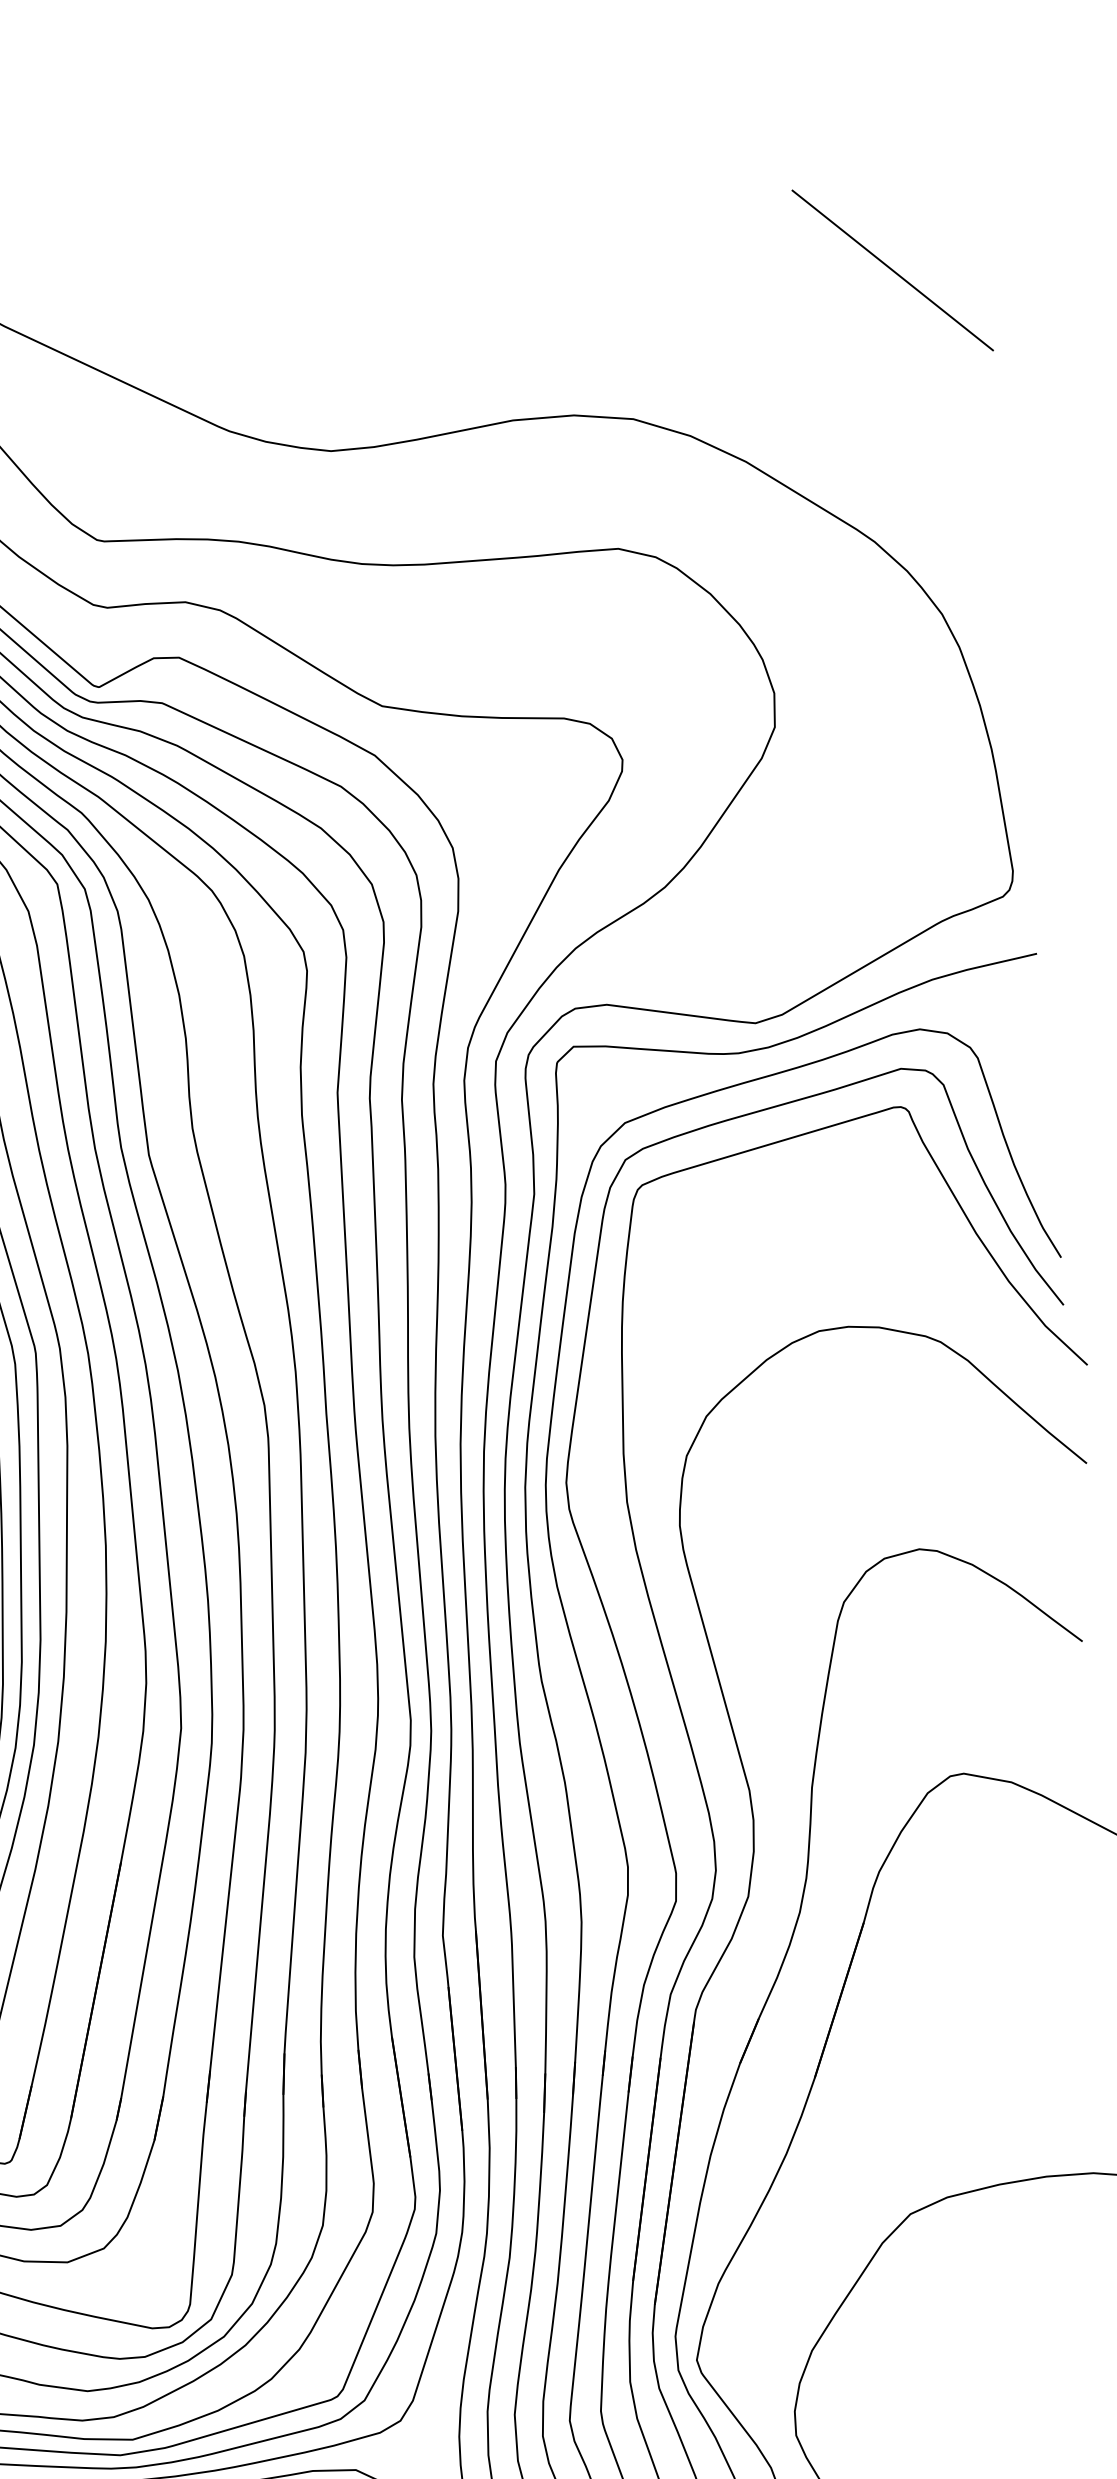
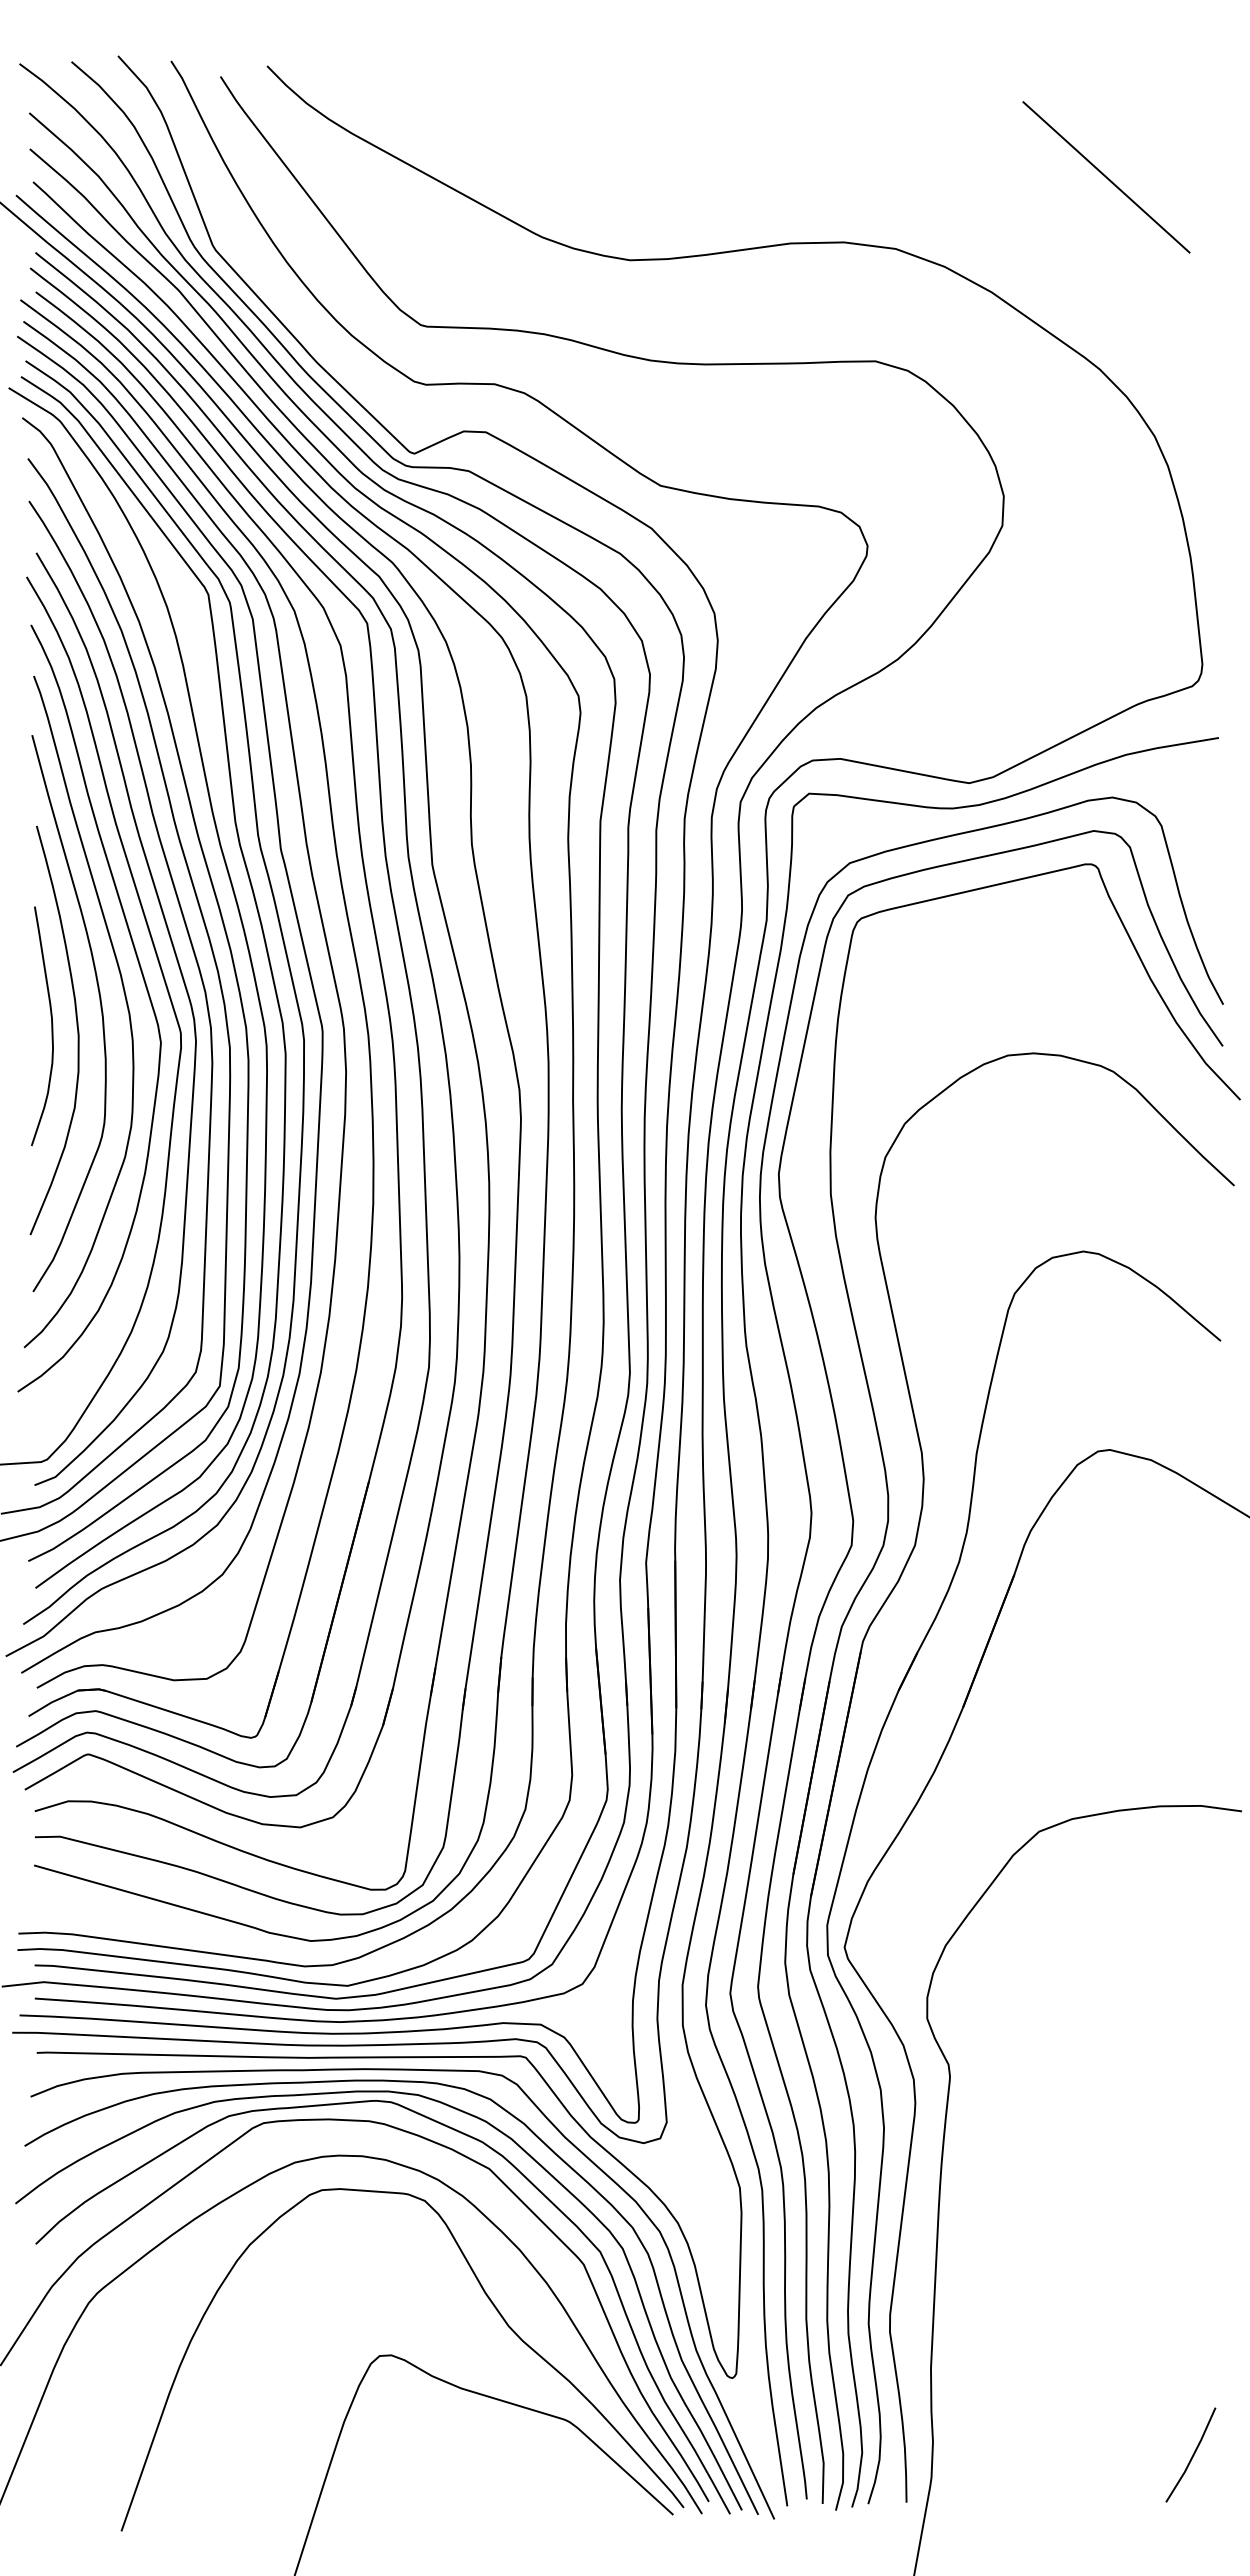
line: (892, 270) -> (1106, 177), moved

